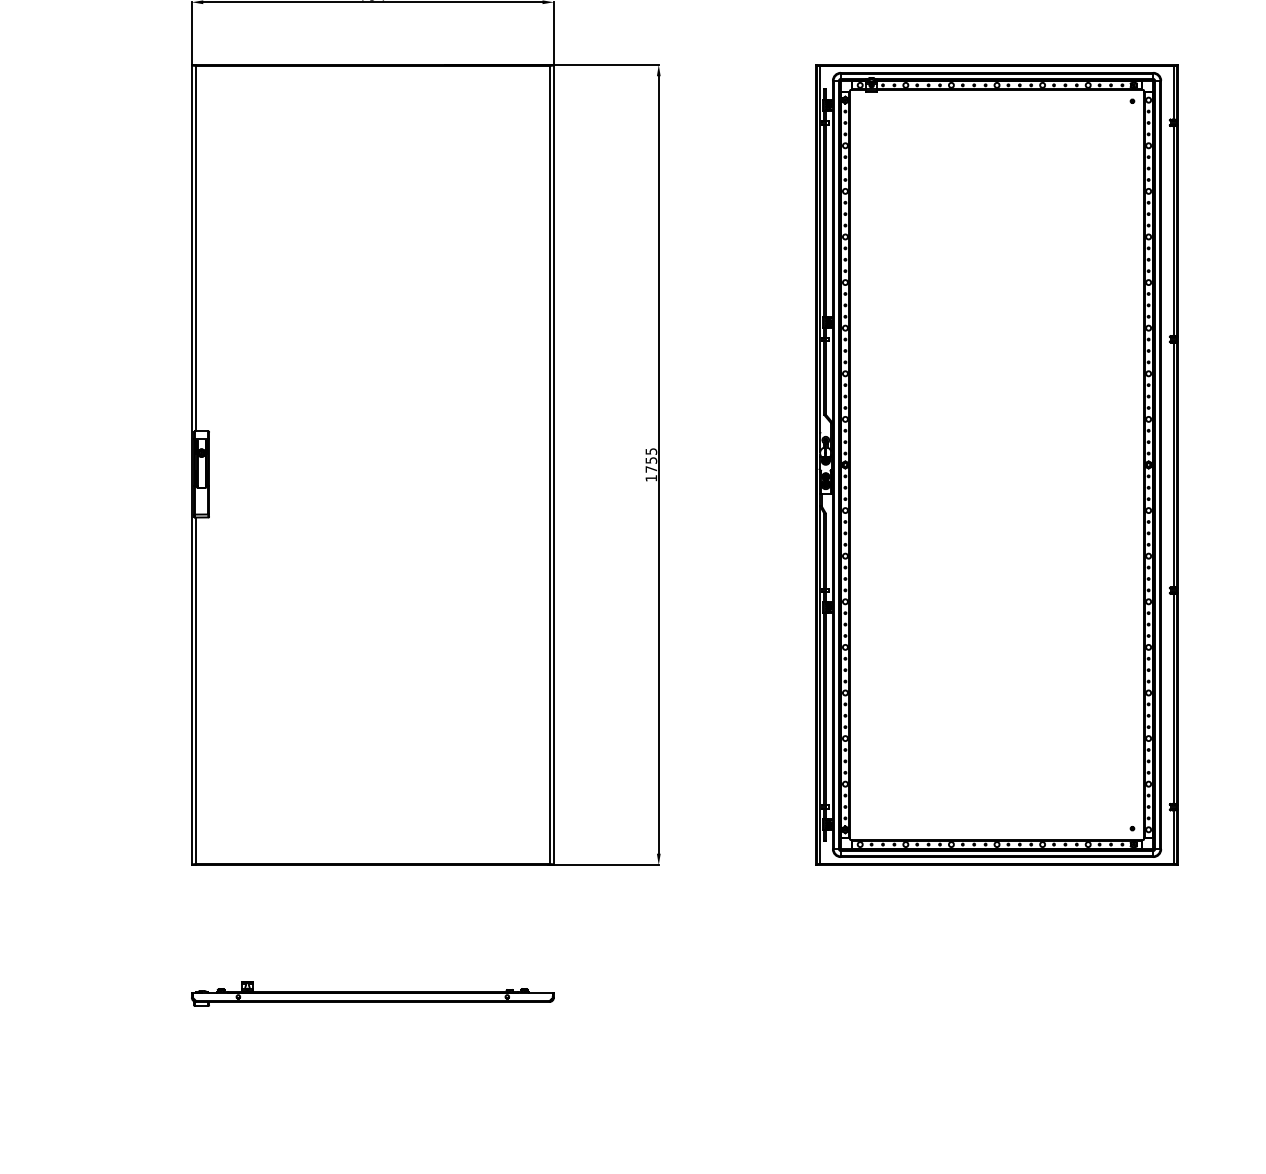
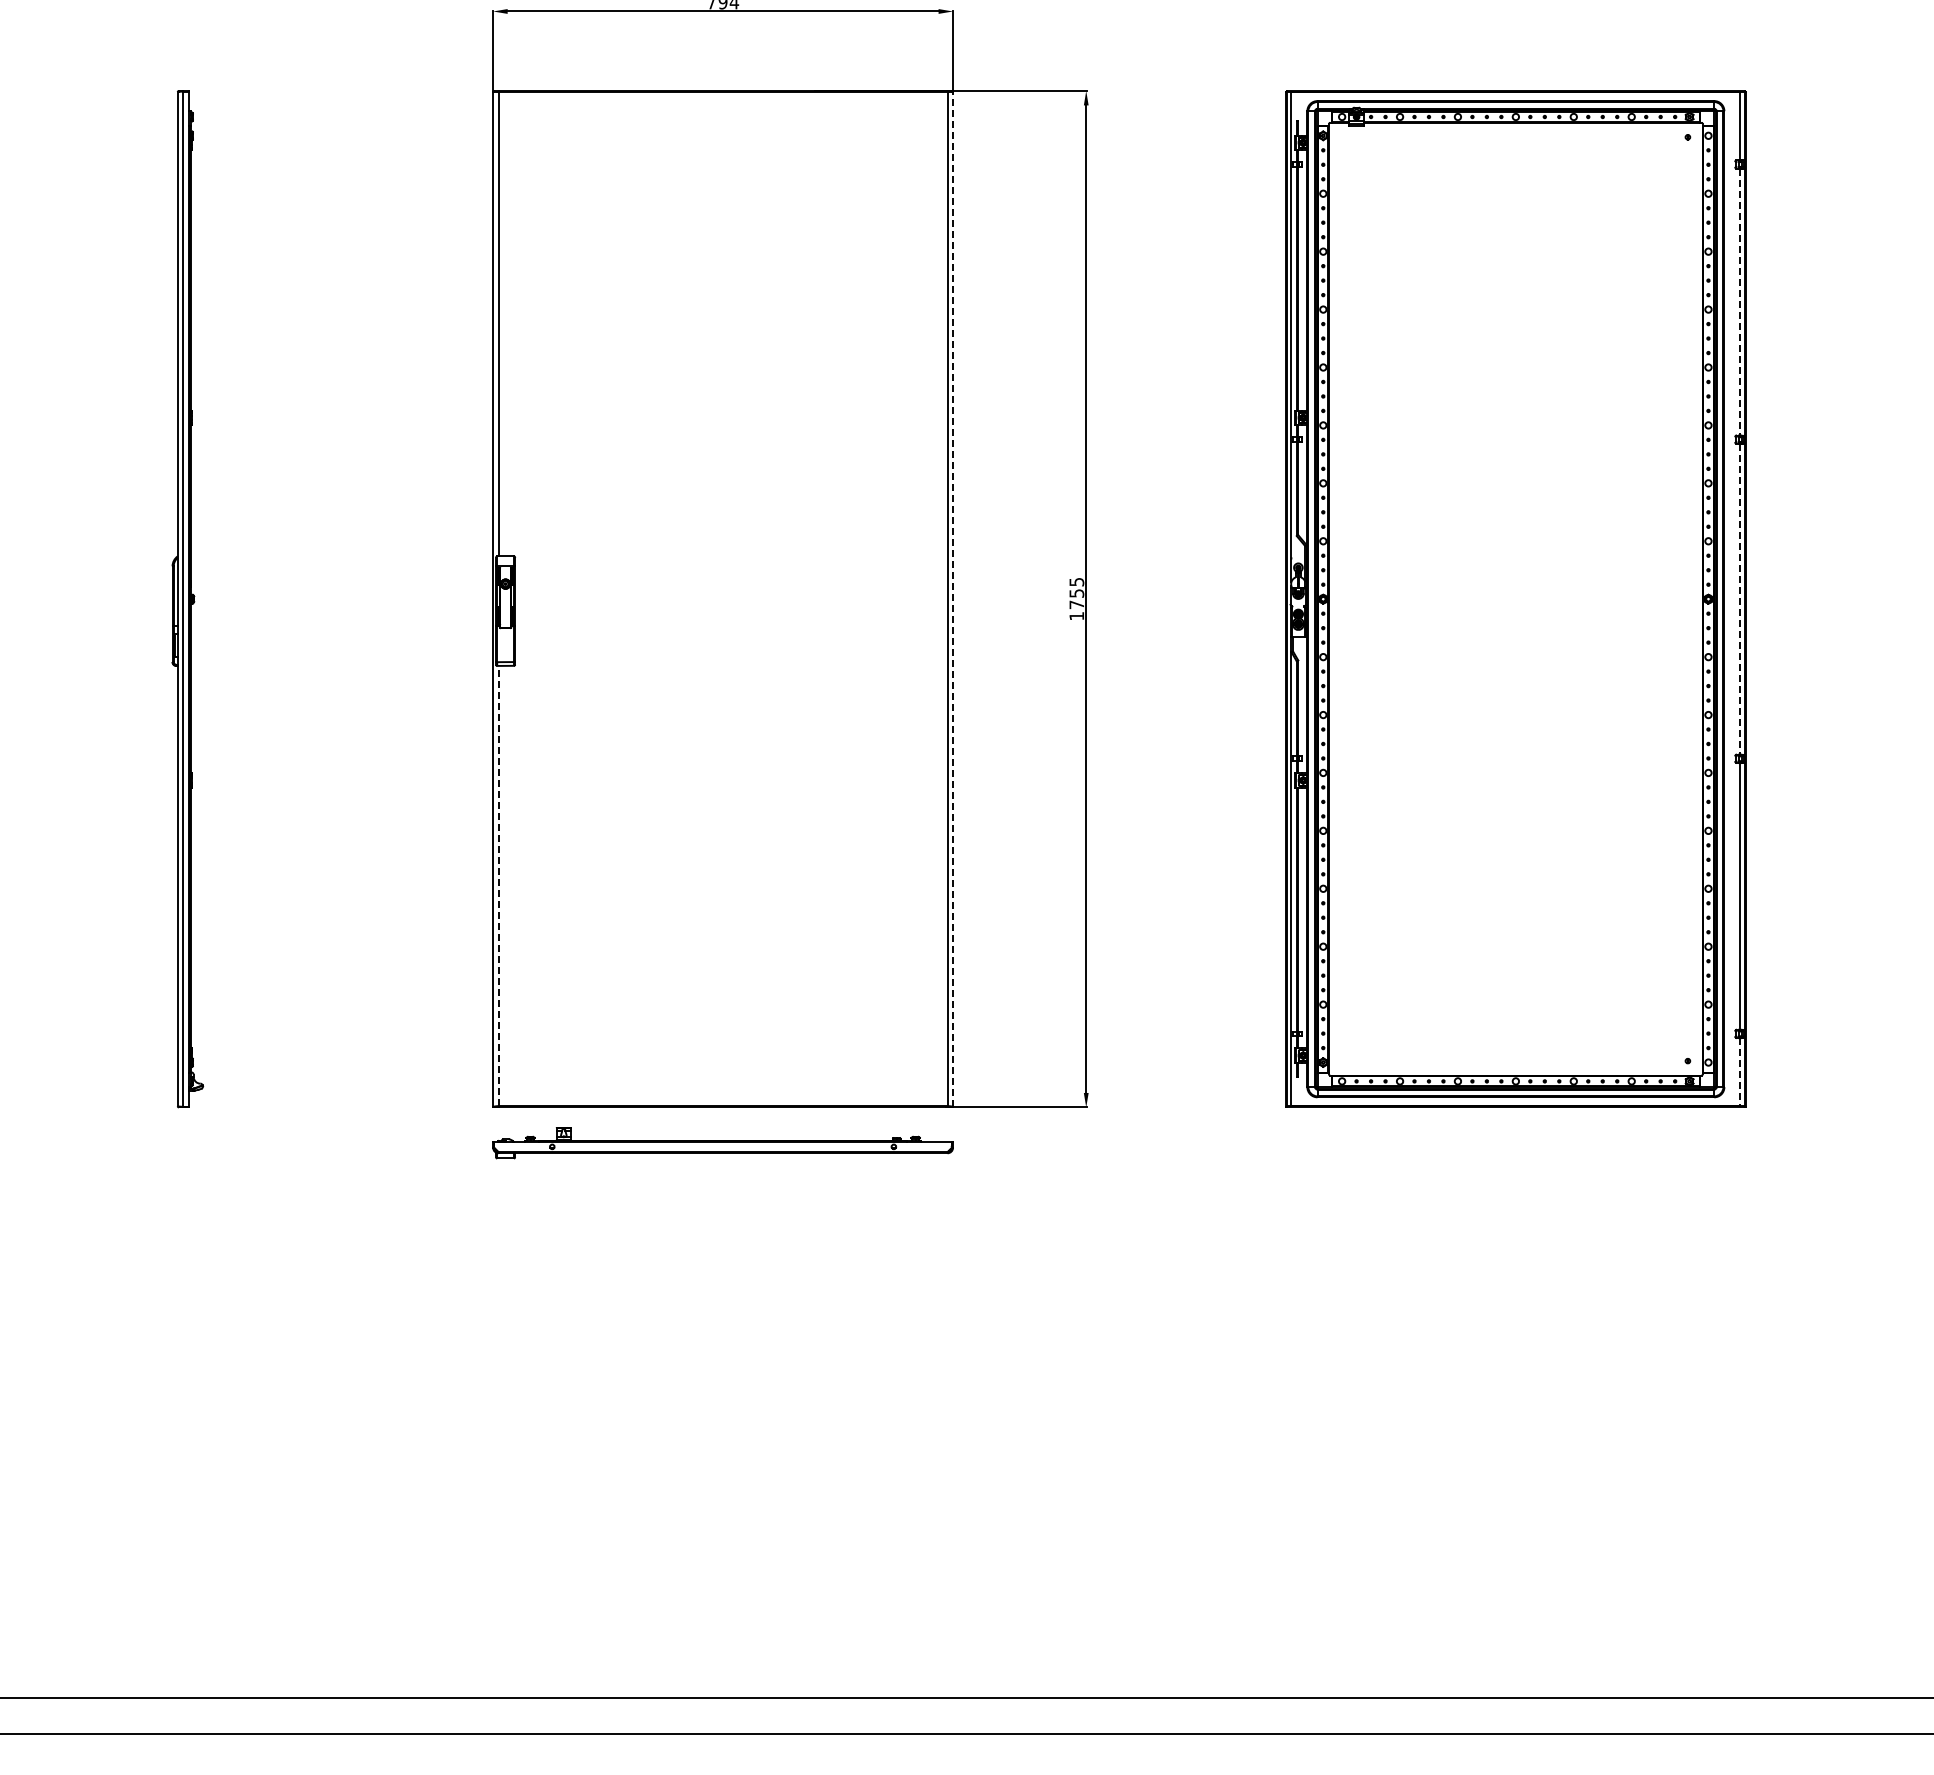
line: (1173, 231) -> (1740, 302), solid -> dashed
line: (554, 465) -> (953, 599), solid -> dashed
line: (1173, 465) -> (1740, 599), solid -> dashed
line: (196, 690) -> (498, 885), solid -> dashed
line: (1173, 837) -> (1740, 1072), solid -> dashed
part: (372, 994) -> (722, 1143), moved

